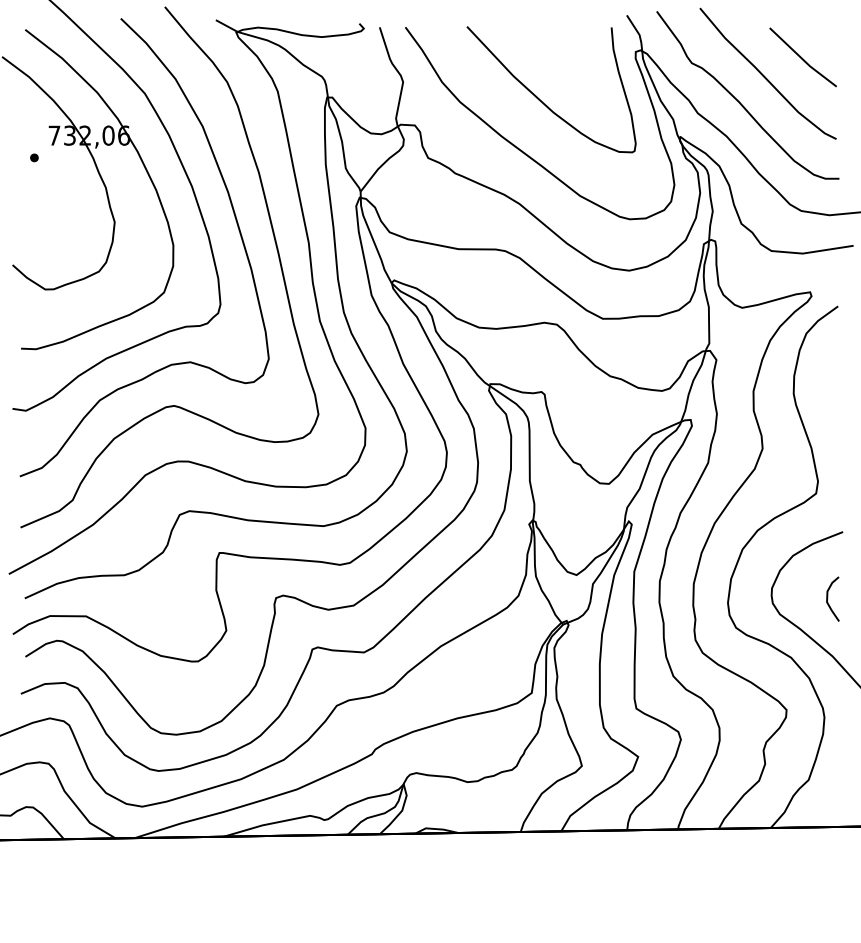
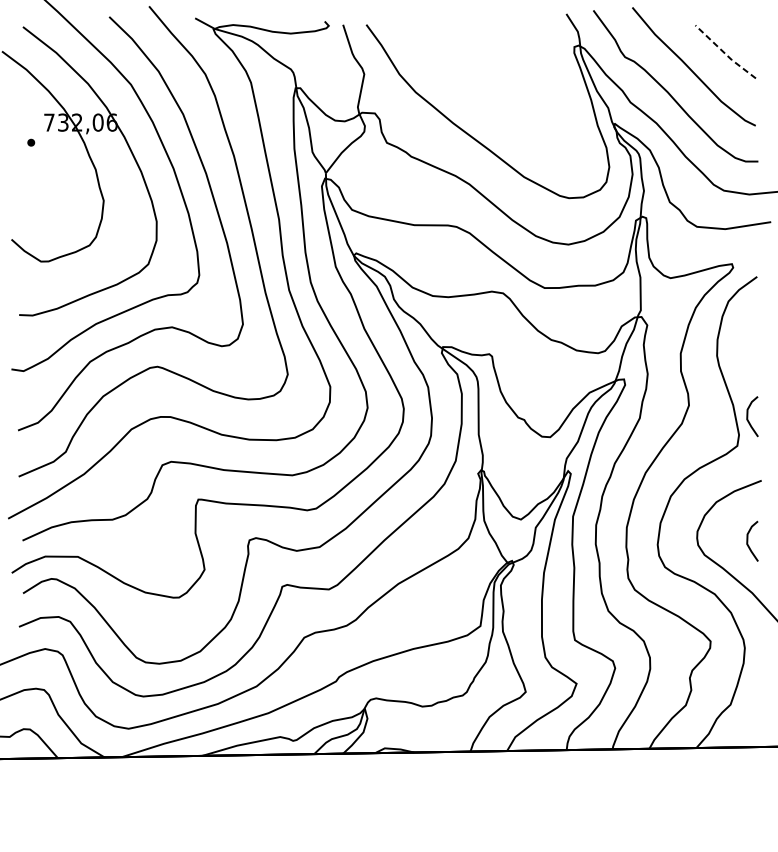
line: (802, 58) -> (725, 52), solid -> dashed
curve: (540, 99) -> (488, 89), removed
curve: (828, 460) -> (748, 416), added

